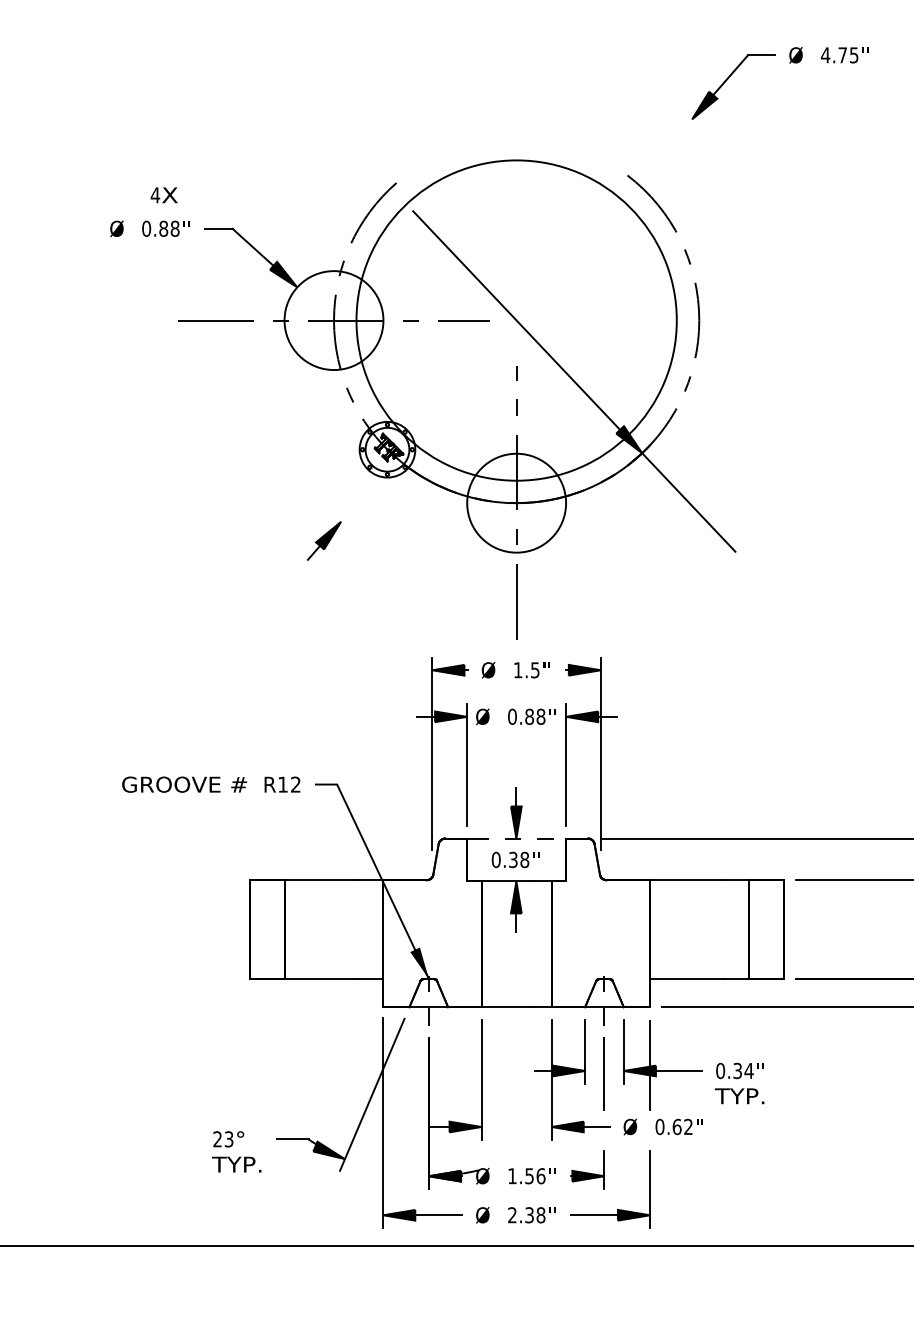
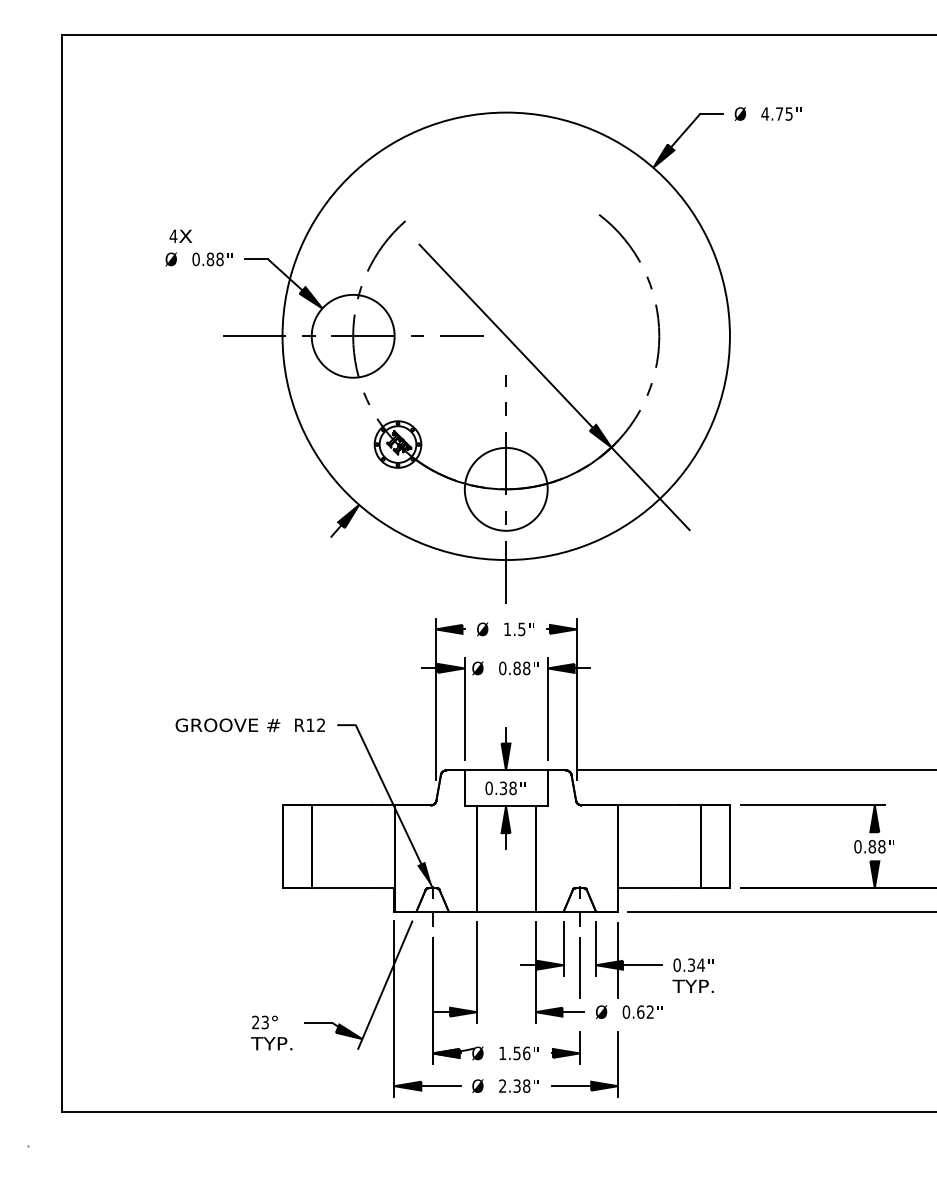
text: (163, 194) -> (180, 235), moved
circle: (515, 320) -> (505, 336), size x1.67
line: (519, 838) -> (508, 770), dashed -> solid

